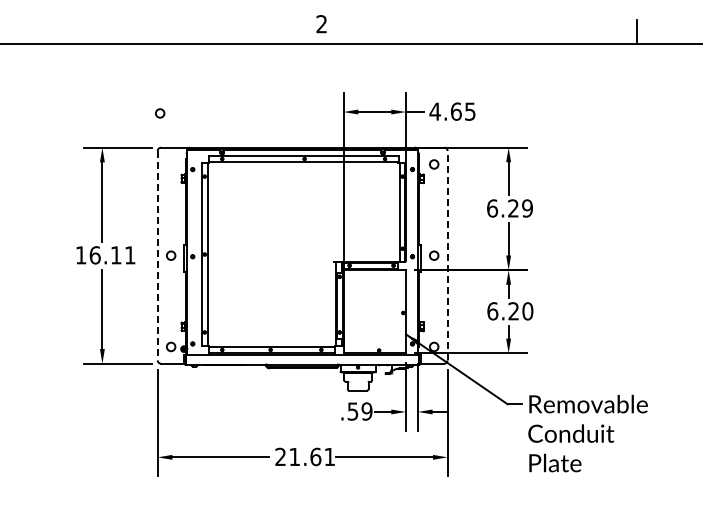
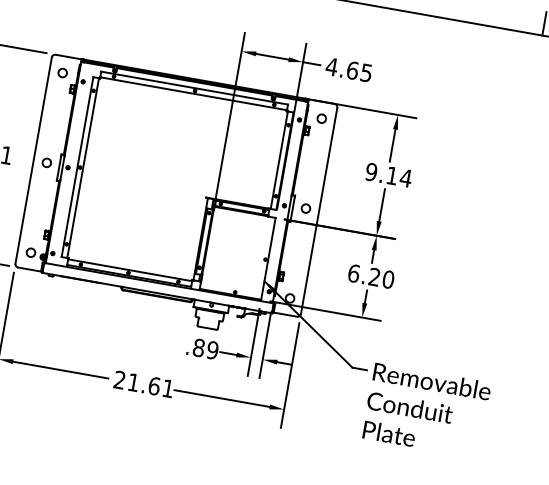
circle: (160, 113) -> (63, 73), moved
text: (509, 208) -> (388, 175), 6.29 -> 9.14
line: (157, 255) -> (33, 160), dashed -> solid
line: (447, 255) -> (319, 210), dashed -> solid
text: (352, 411) -> (198, 347), .59 -> .89

